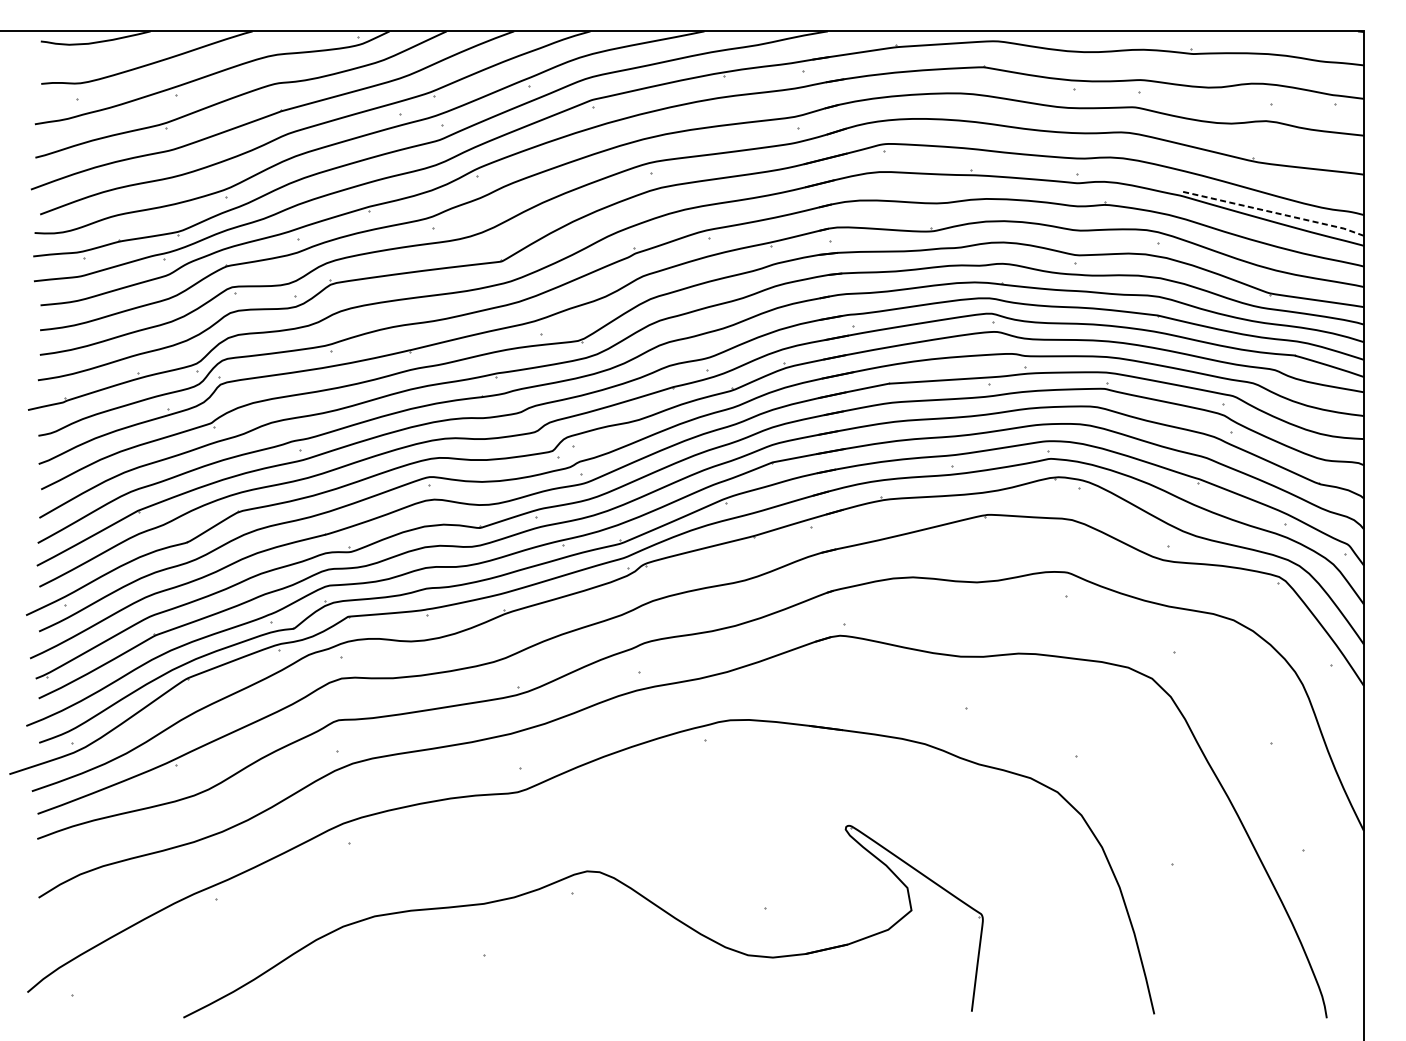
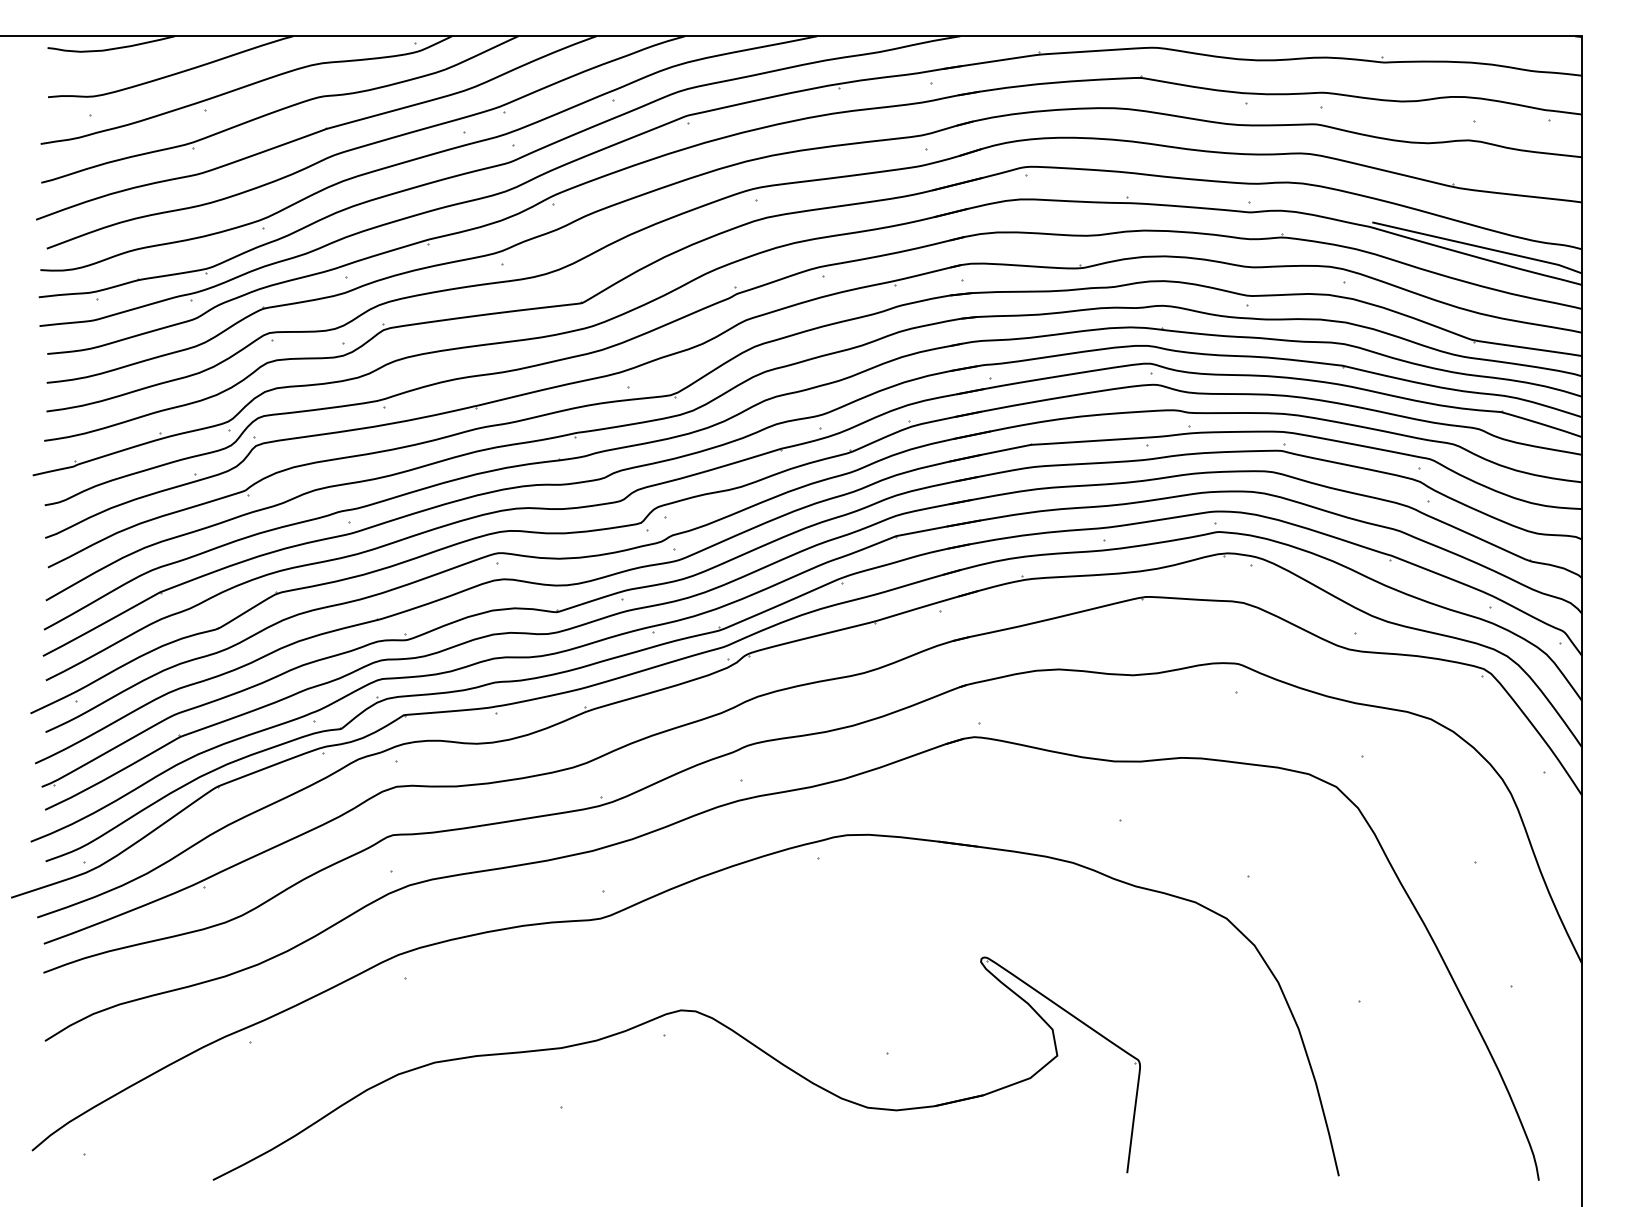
line: (1274, 212) -> (1478, 246), dashed -> solid

